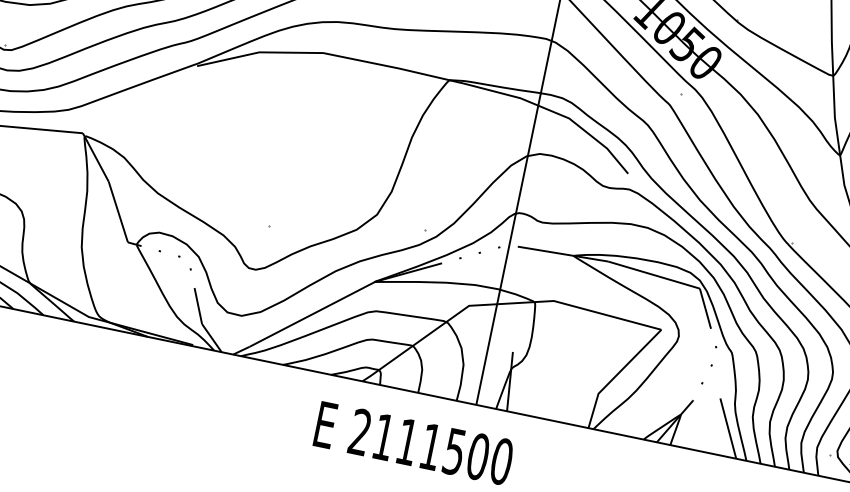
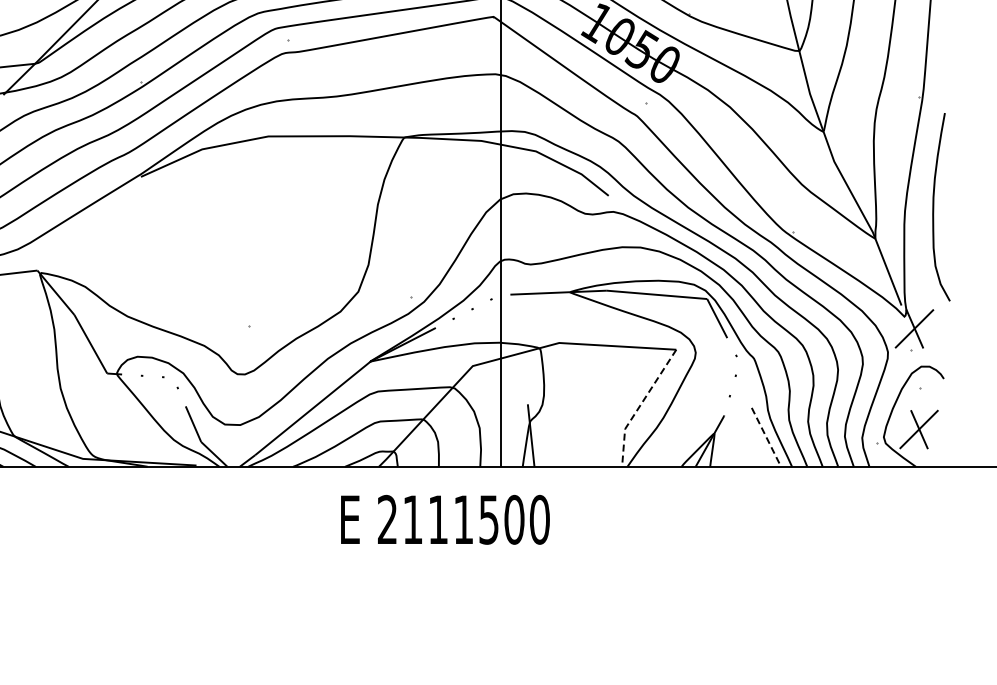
line: (617, 374) -> (640, 405), solid -> dashed
line: (728, 428) -> (766, 437), solid -> dashed

